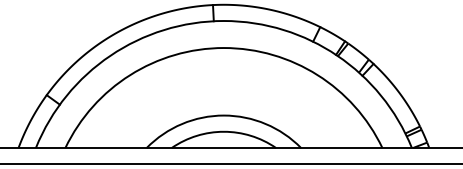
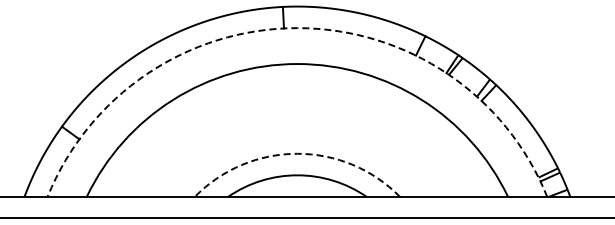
arc: (223, 21) -> (297, 28), solid -> dashed
arc: (223, 115) -> (297, 153), solid -> dashed

